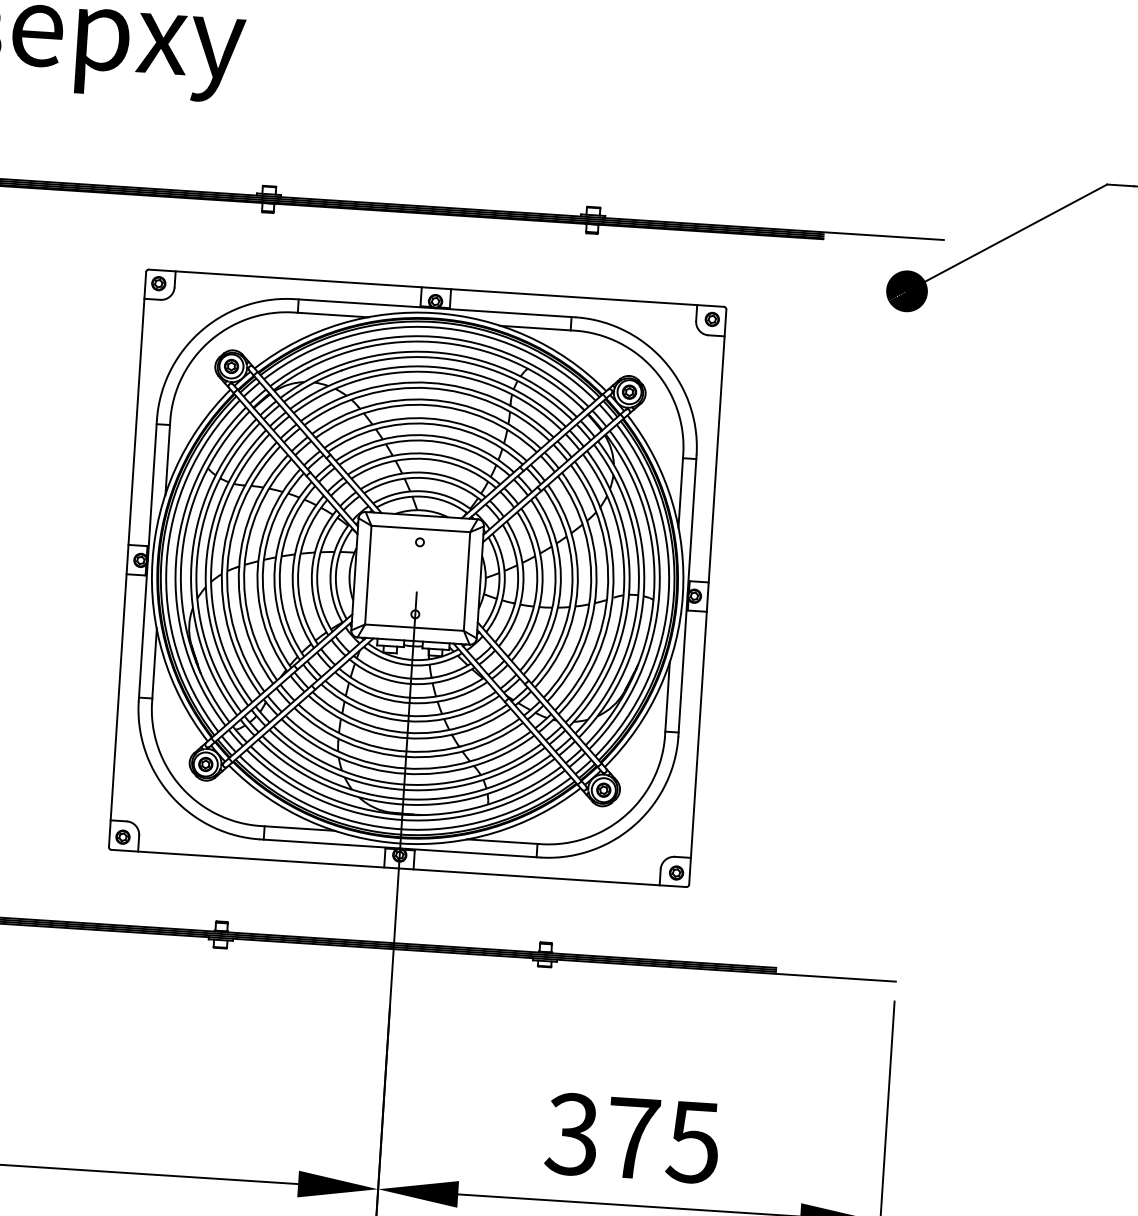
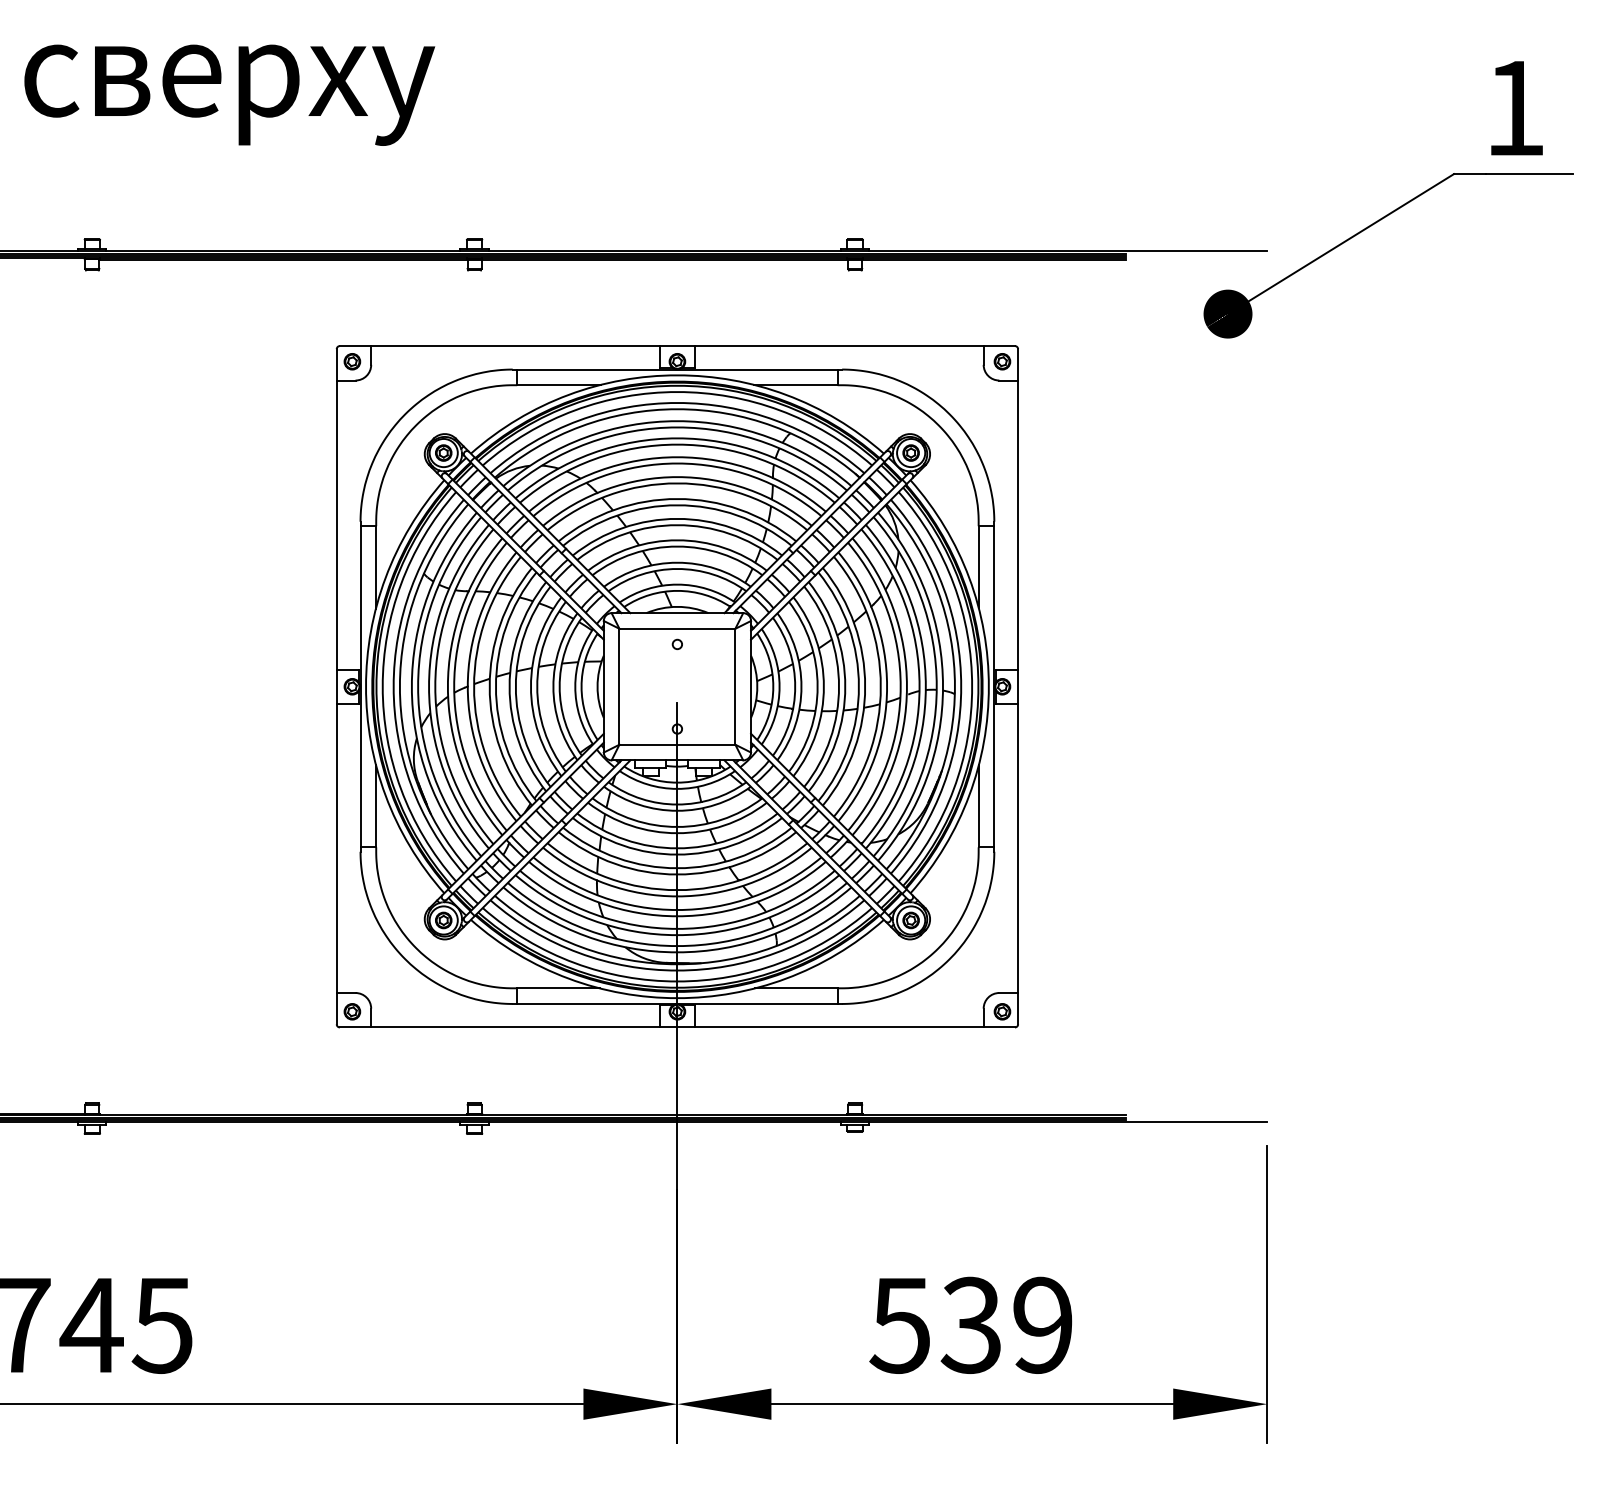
text: (632, 1137) -> (970, 1324), 375 -> 539

